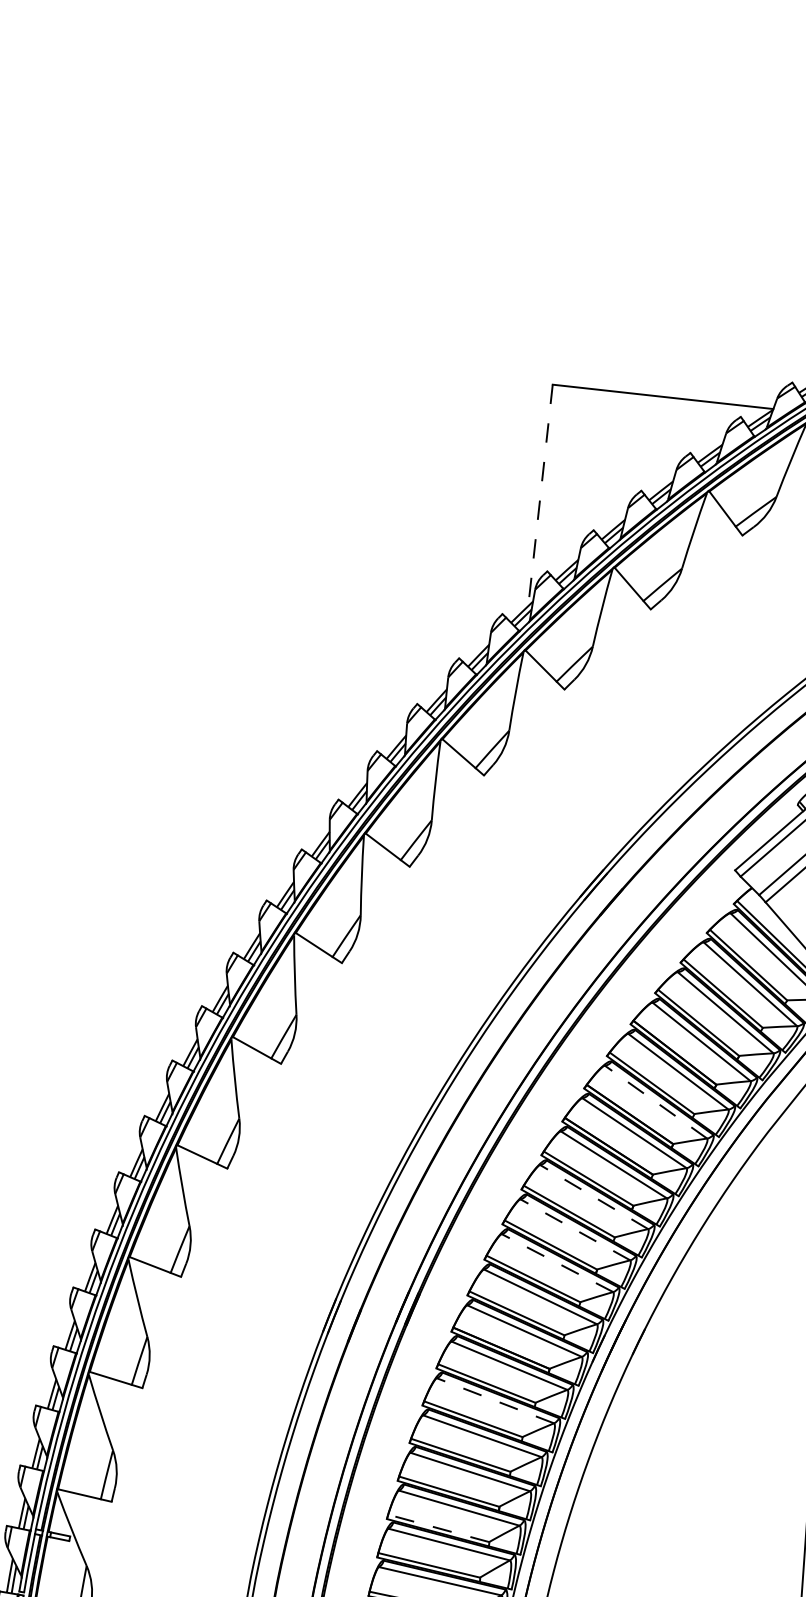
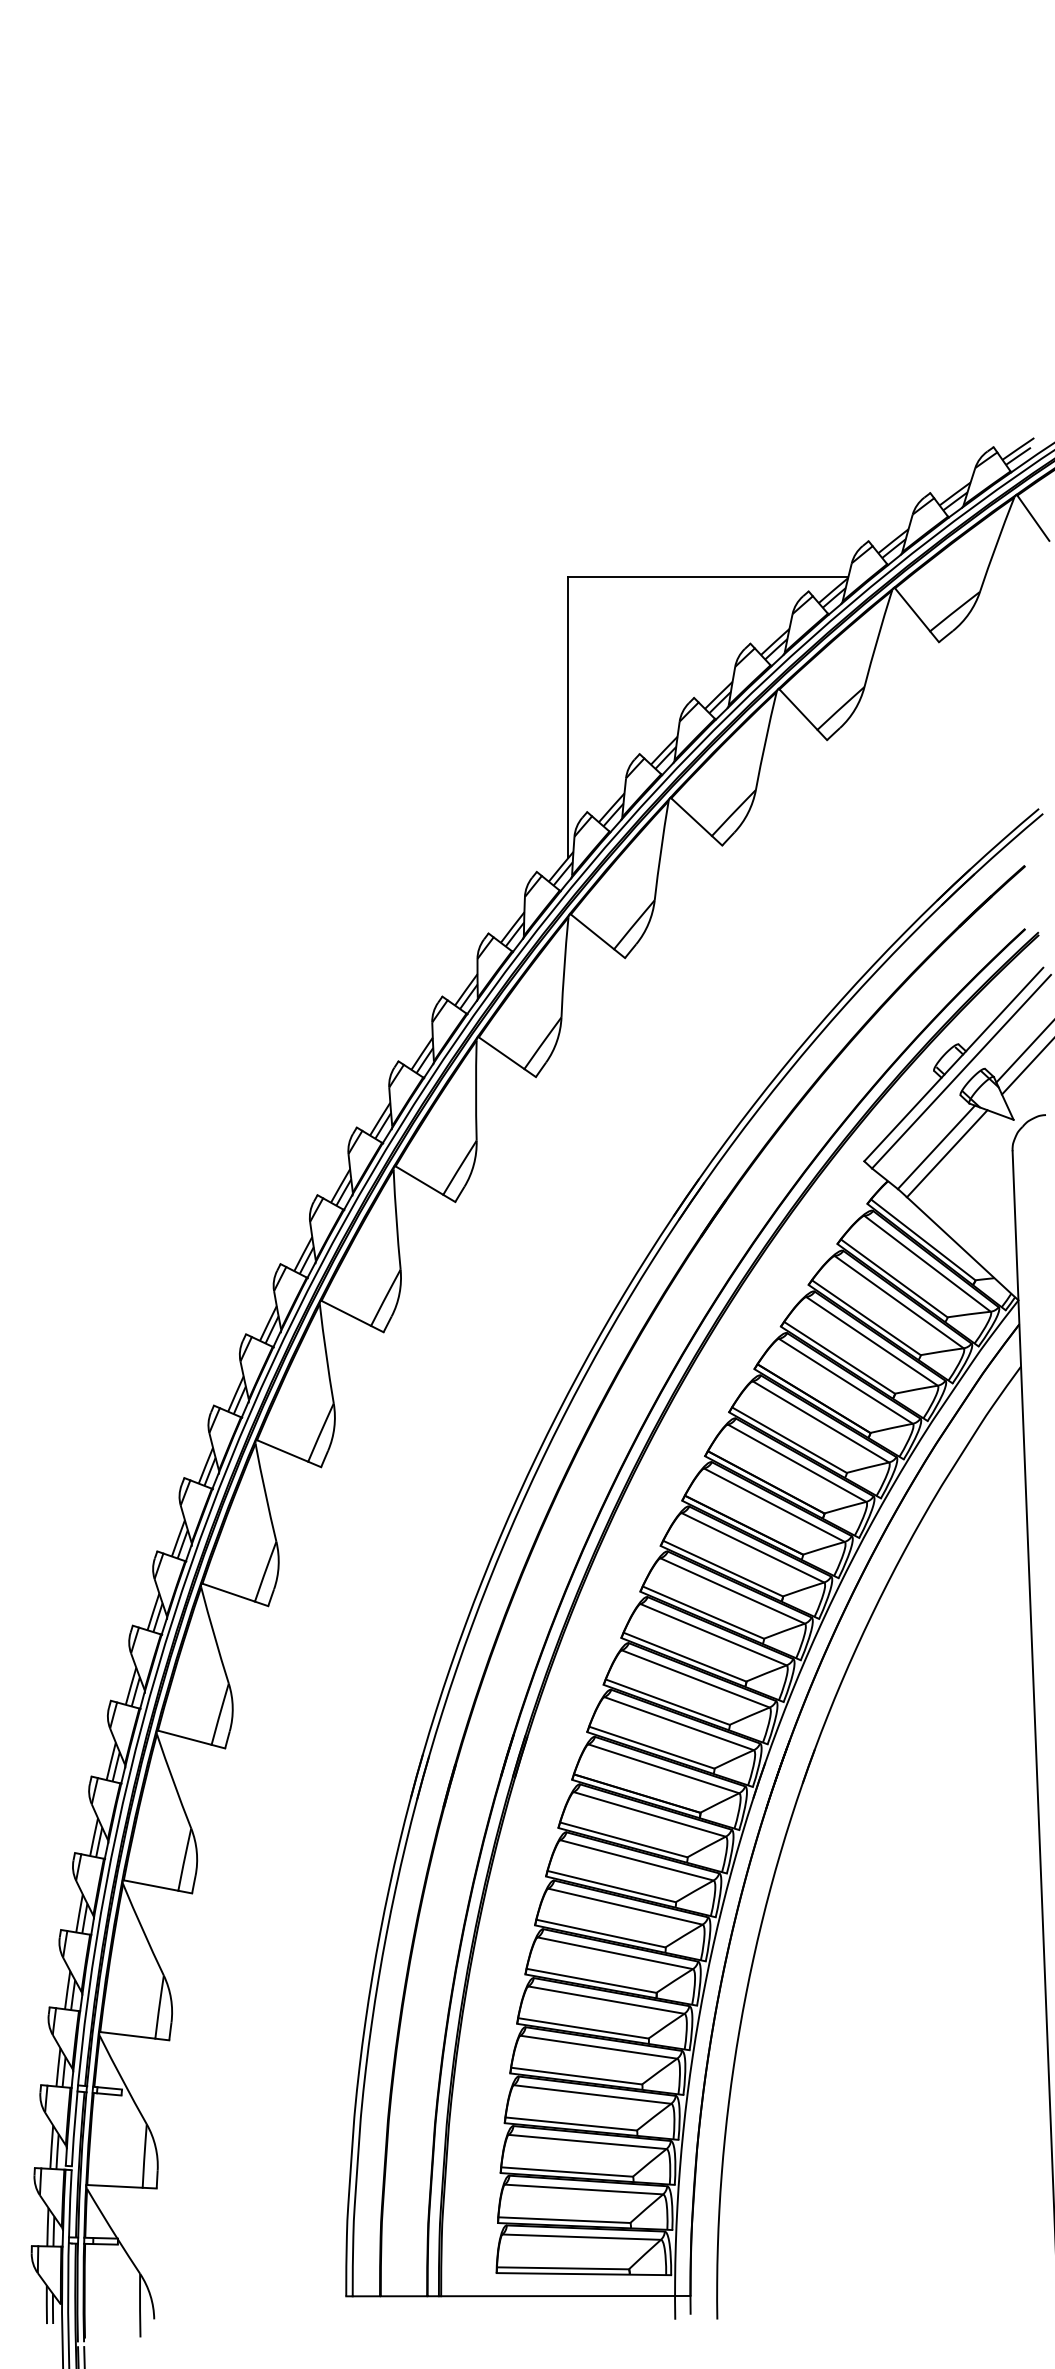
line: (540, 495) -> (568, 717), dashed -> solid
line: (655, 1102) -> (796, 1463), dashed -> solid
line: (594, 1196) -> (732, 1590), dashed -> solid
line: (575, 1229) -> (713, 1634), dashed -> solid
line: (557, 1262) -> (695, 1678), dashed -> solid
line: (495, 1400) -> (636, 1860), dashed -> solid
line: (438, 1528) -> (583, 2028), dashed -> solid

